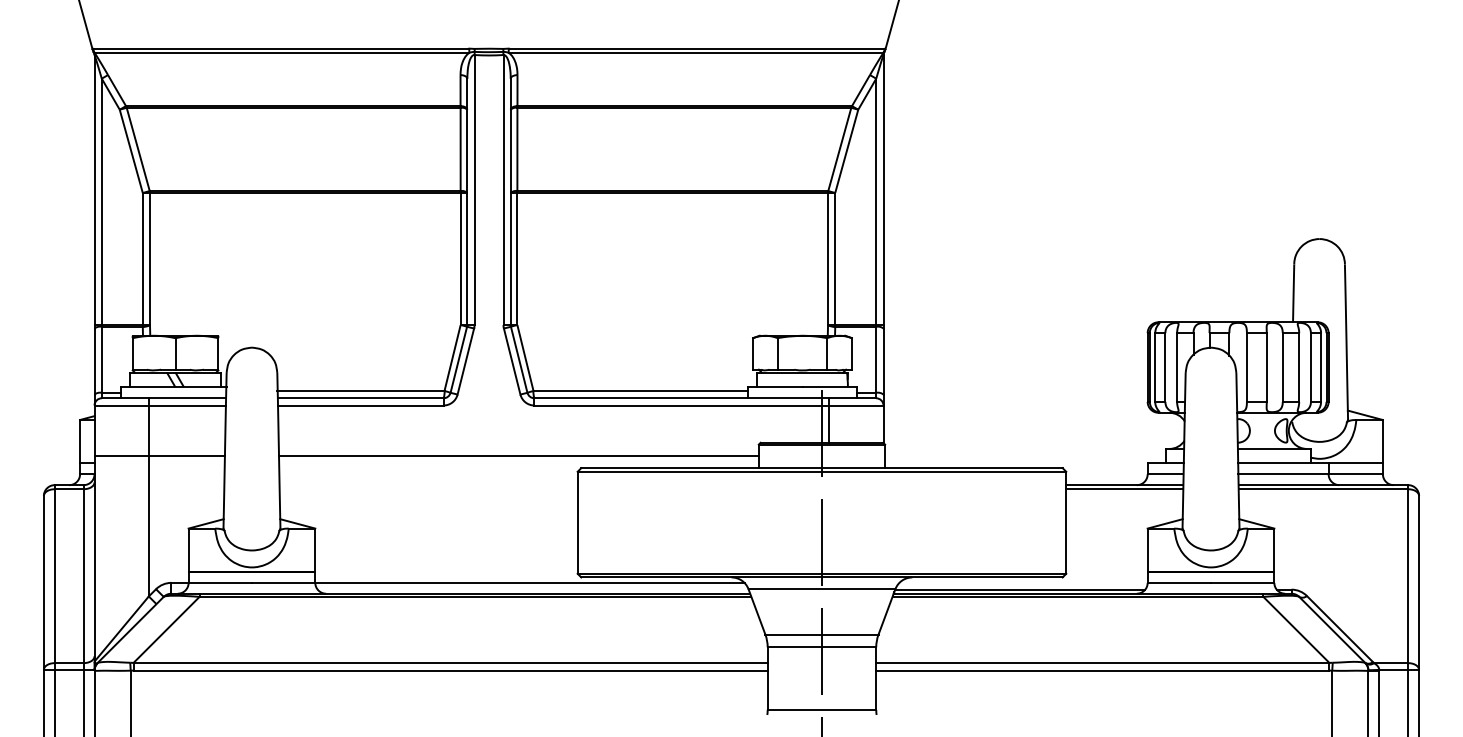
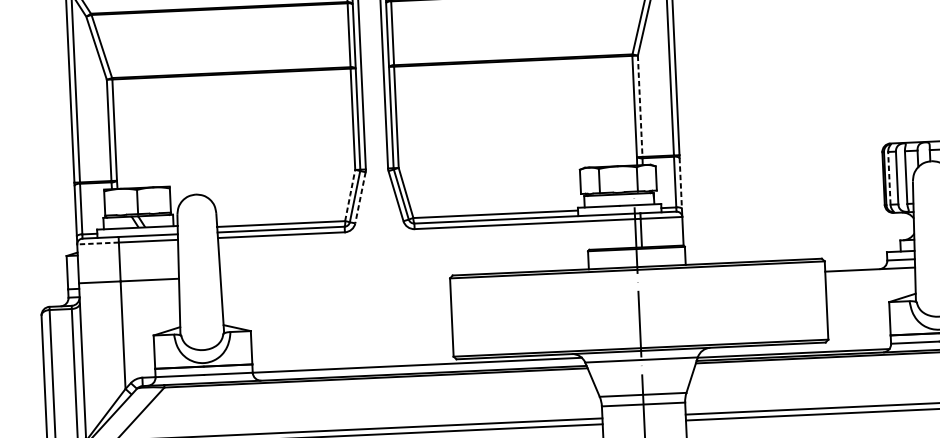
line: (835, 259) -> (640, 106), solid -> dashed
line: (452, 358) -> (350, 195), solid -> dashed
line: (465, 362) -> (360, 198), solid -> dashed
line: (883, 362) -> (680, 183), solid -> dashed
line: (1155, 367) -> (889, 178), solid -> dashed
line: (121, 405) -> (97, 243), solid -> dashed
line: (518, 456) -> (404, 268), removed
line: (1124, 489) -> (870, 272), removed

